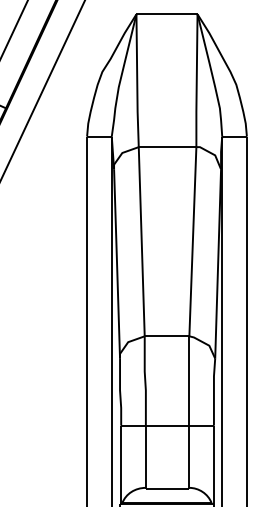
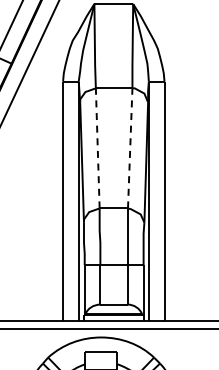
line: (141, 240) -> (97, 147), solid -> dashed
line: (193, 240) -> (130, 147), solid -> dashed

